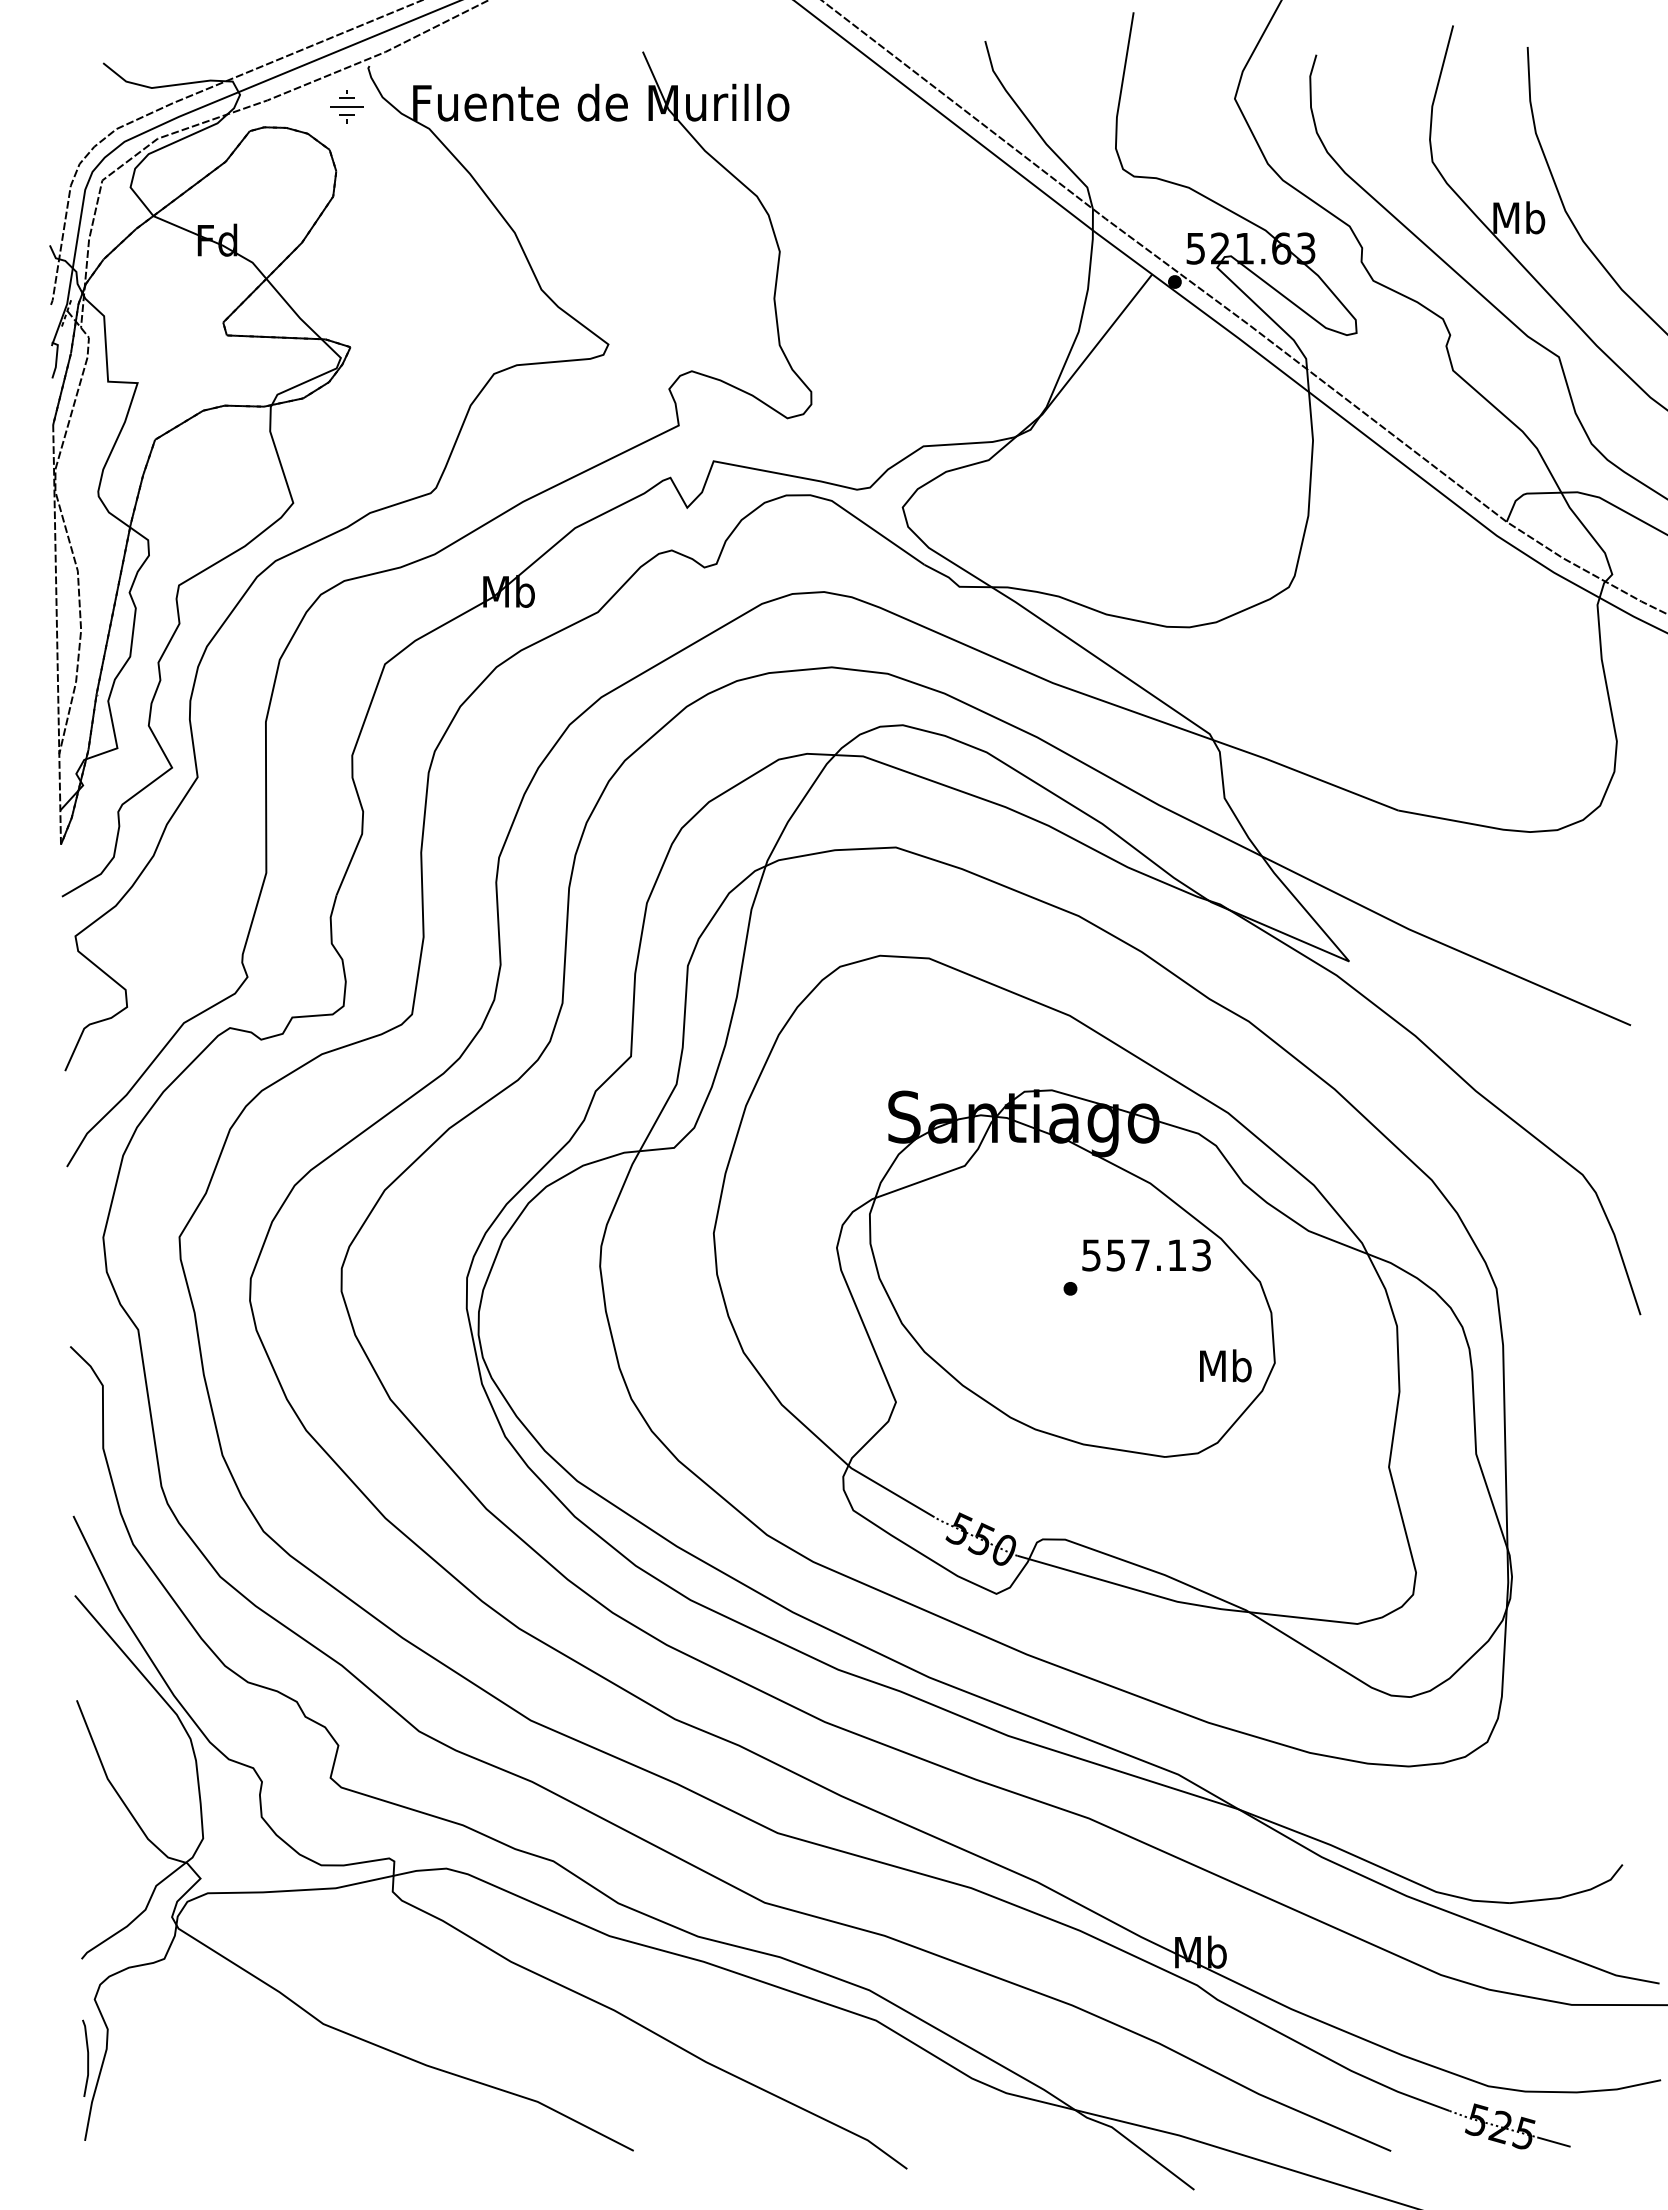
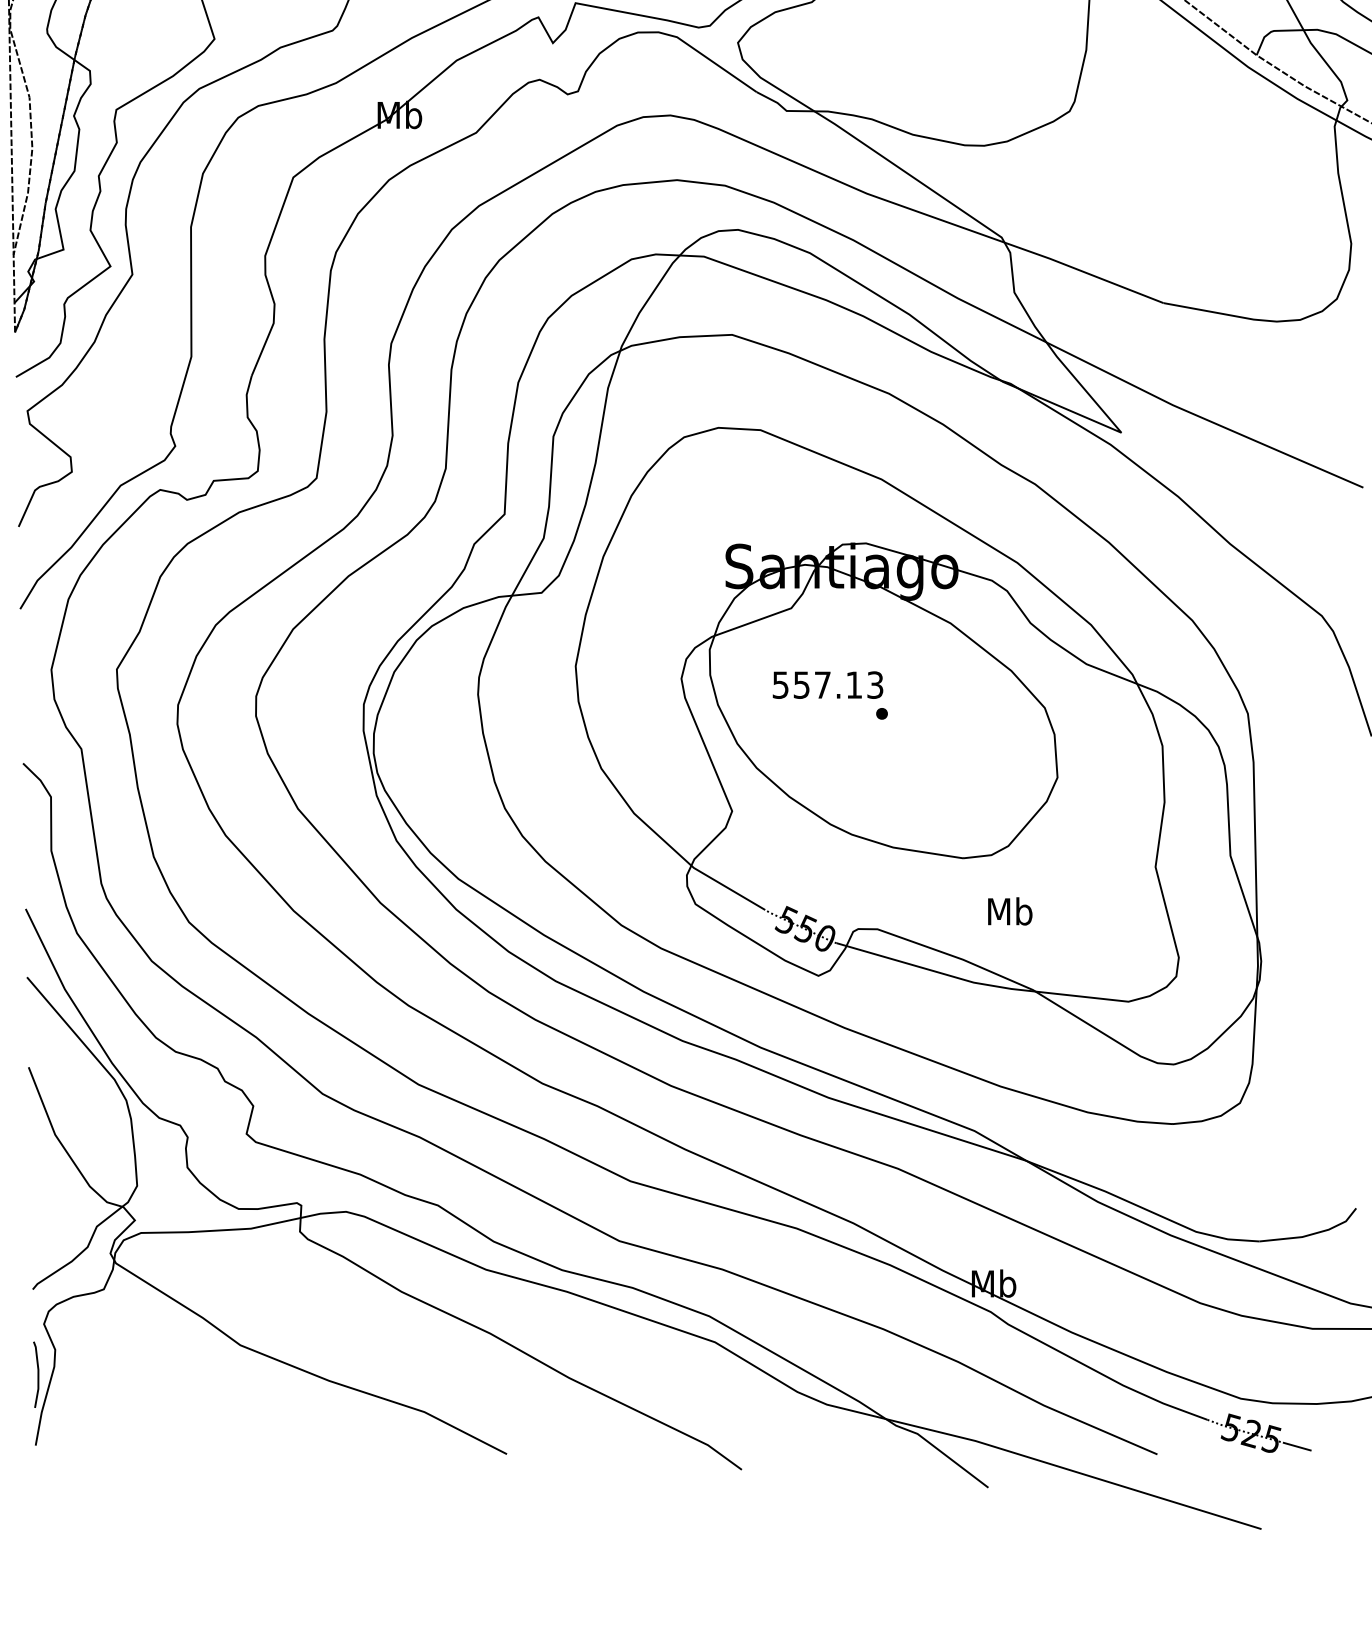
text: (1146, 1255) -> (827, 685), moved
text: (1225, 1365) -> (1010, 911), moved

